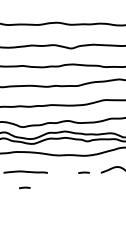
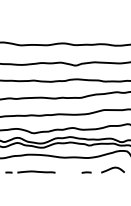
curve: (24, 187) -> (35, 185), removed

